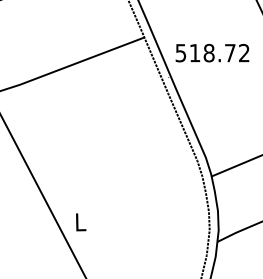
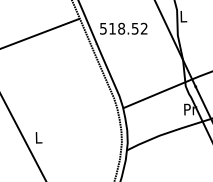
text: (229, 52) -> (134, 28), 518.72 -> 518.52

